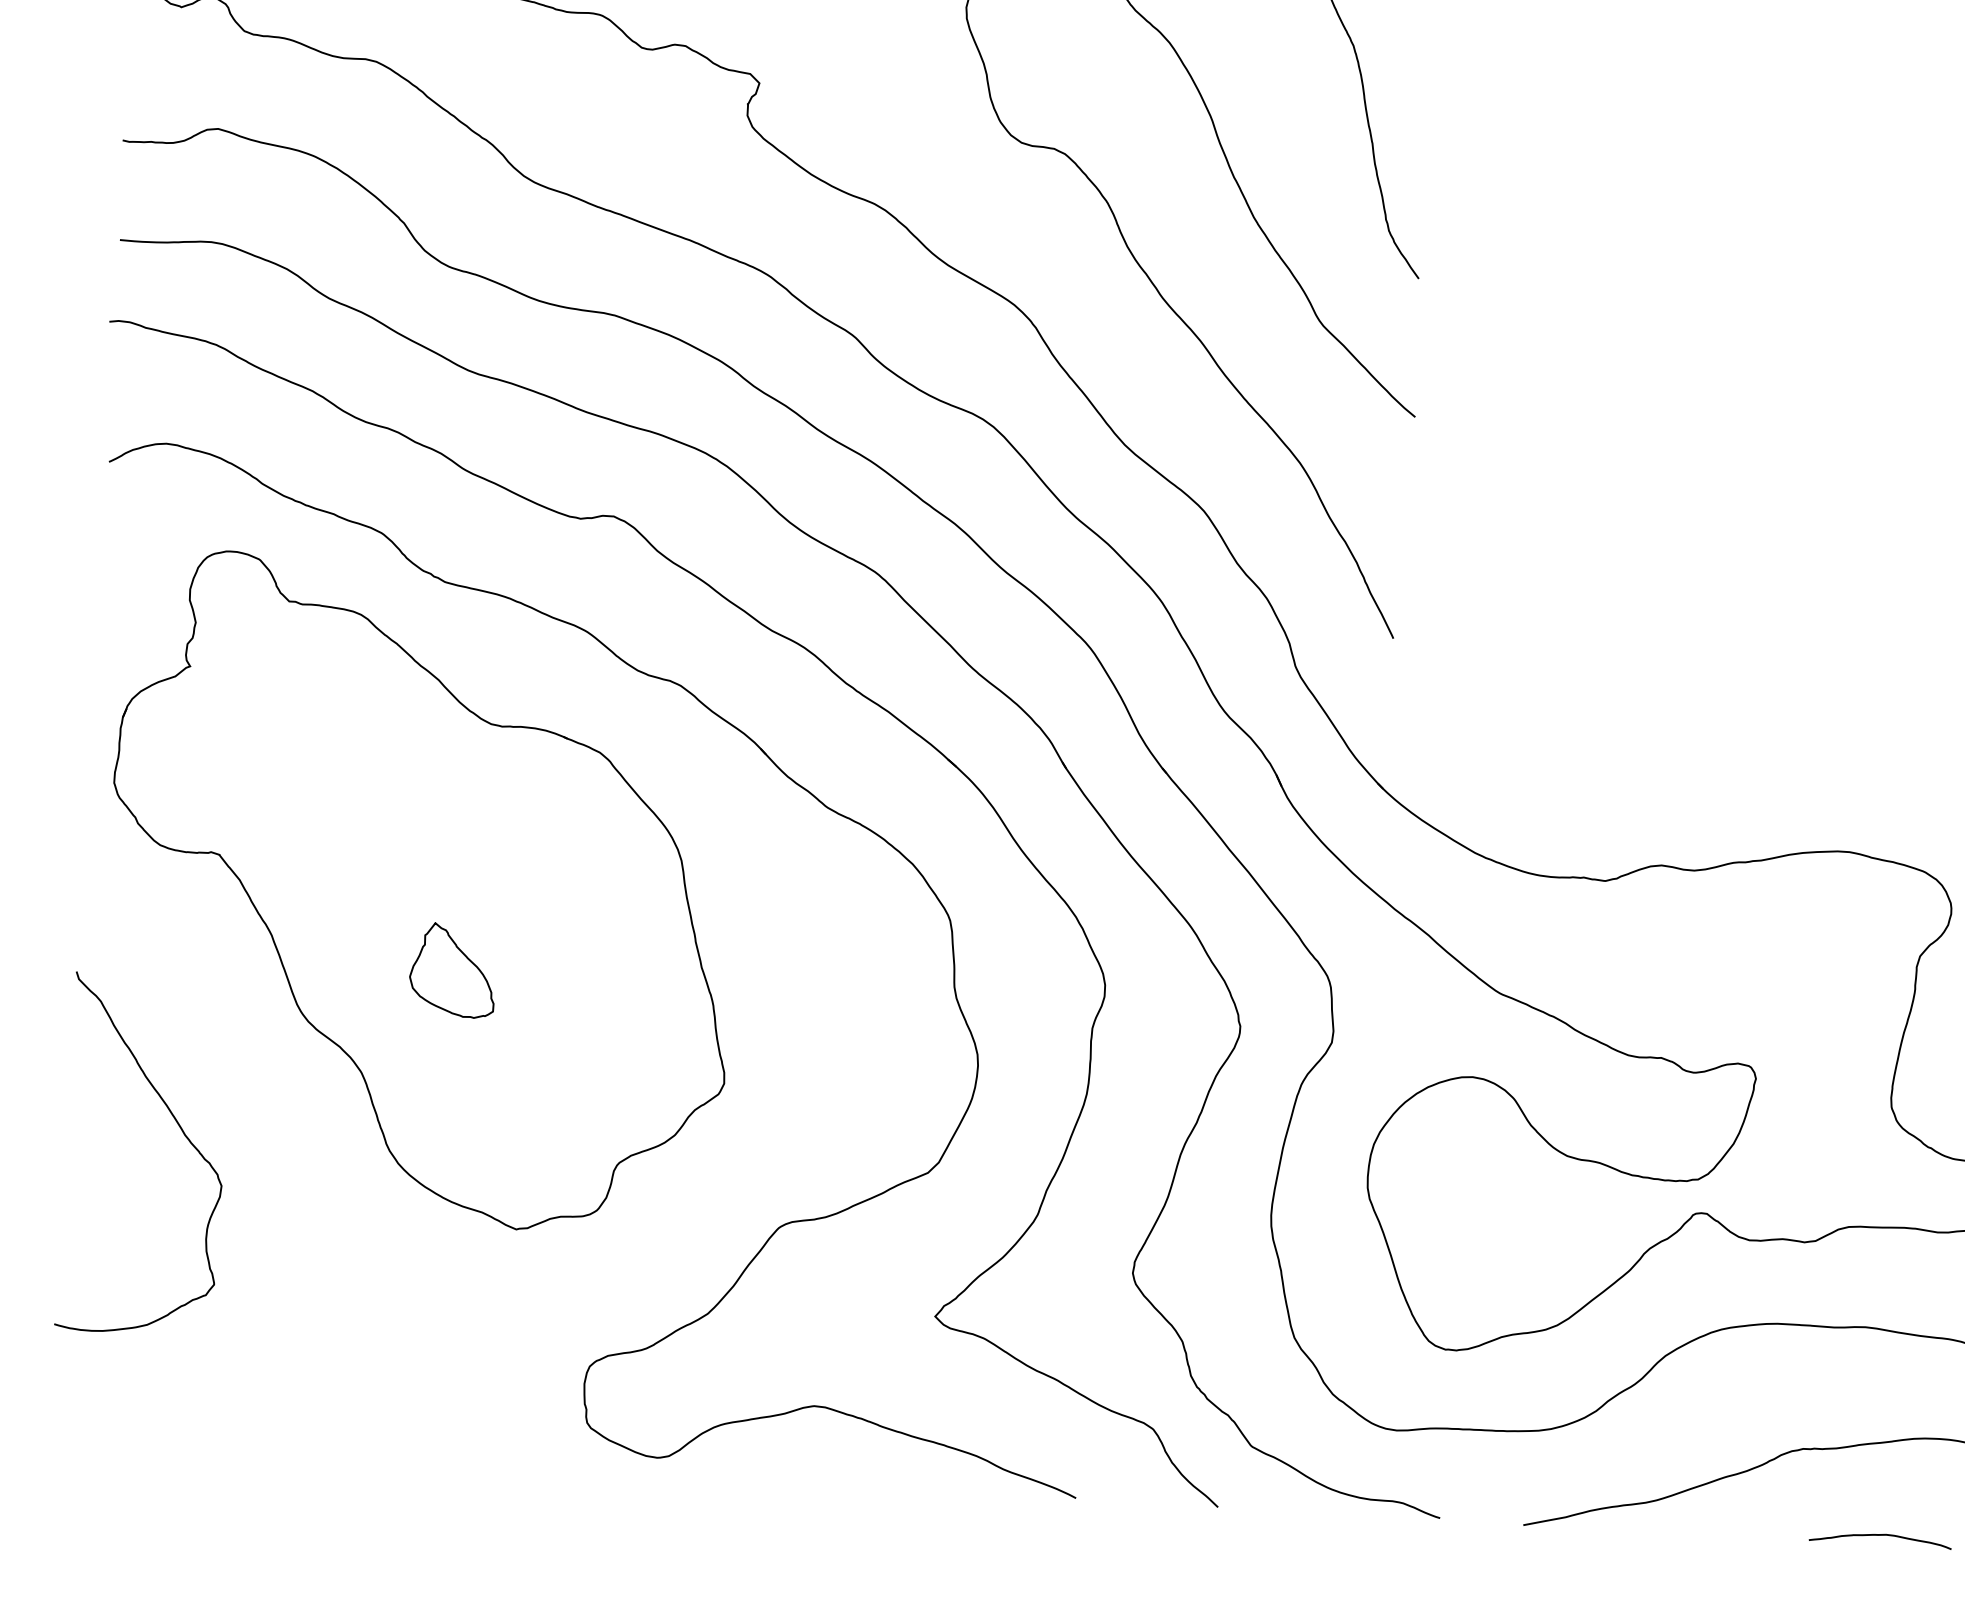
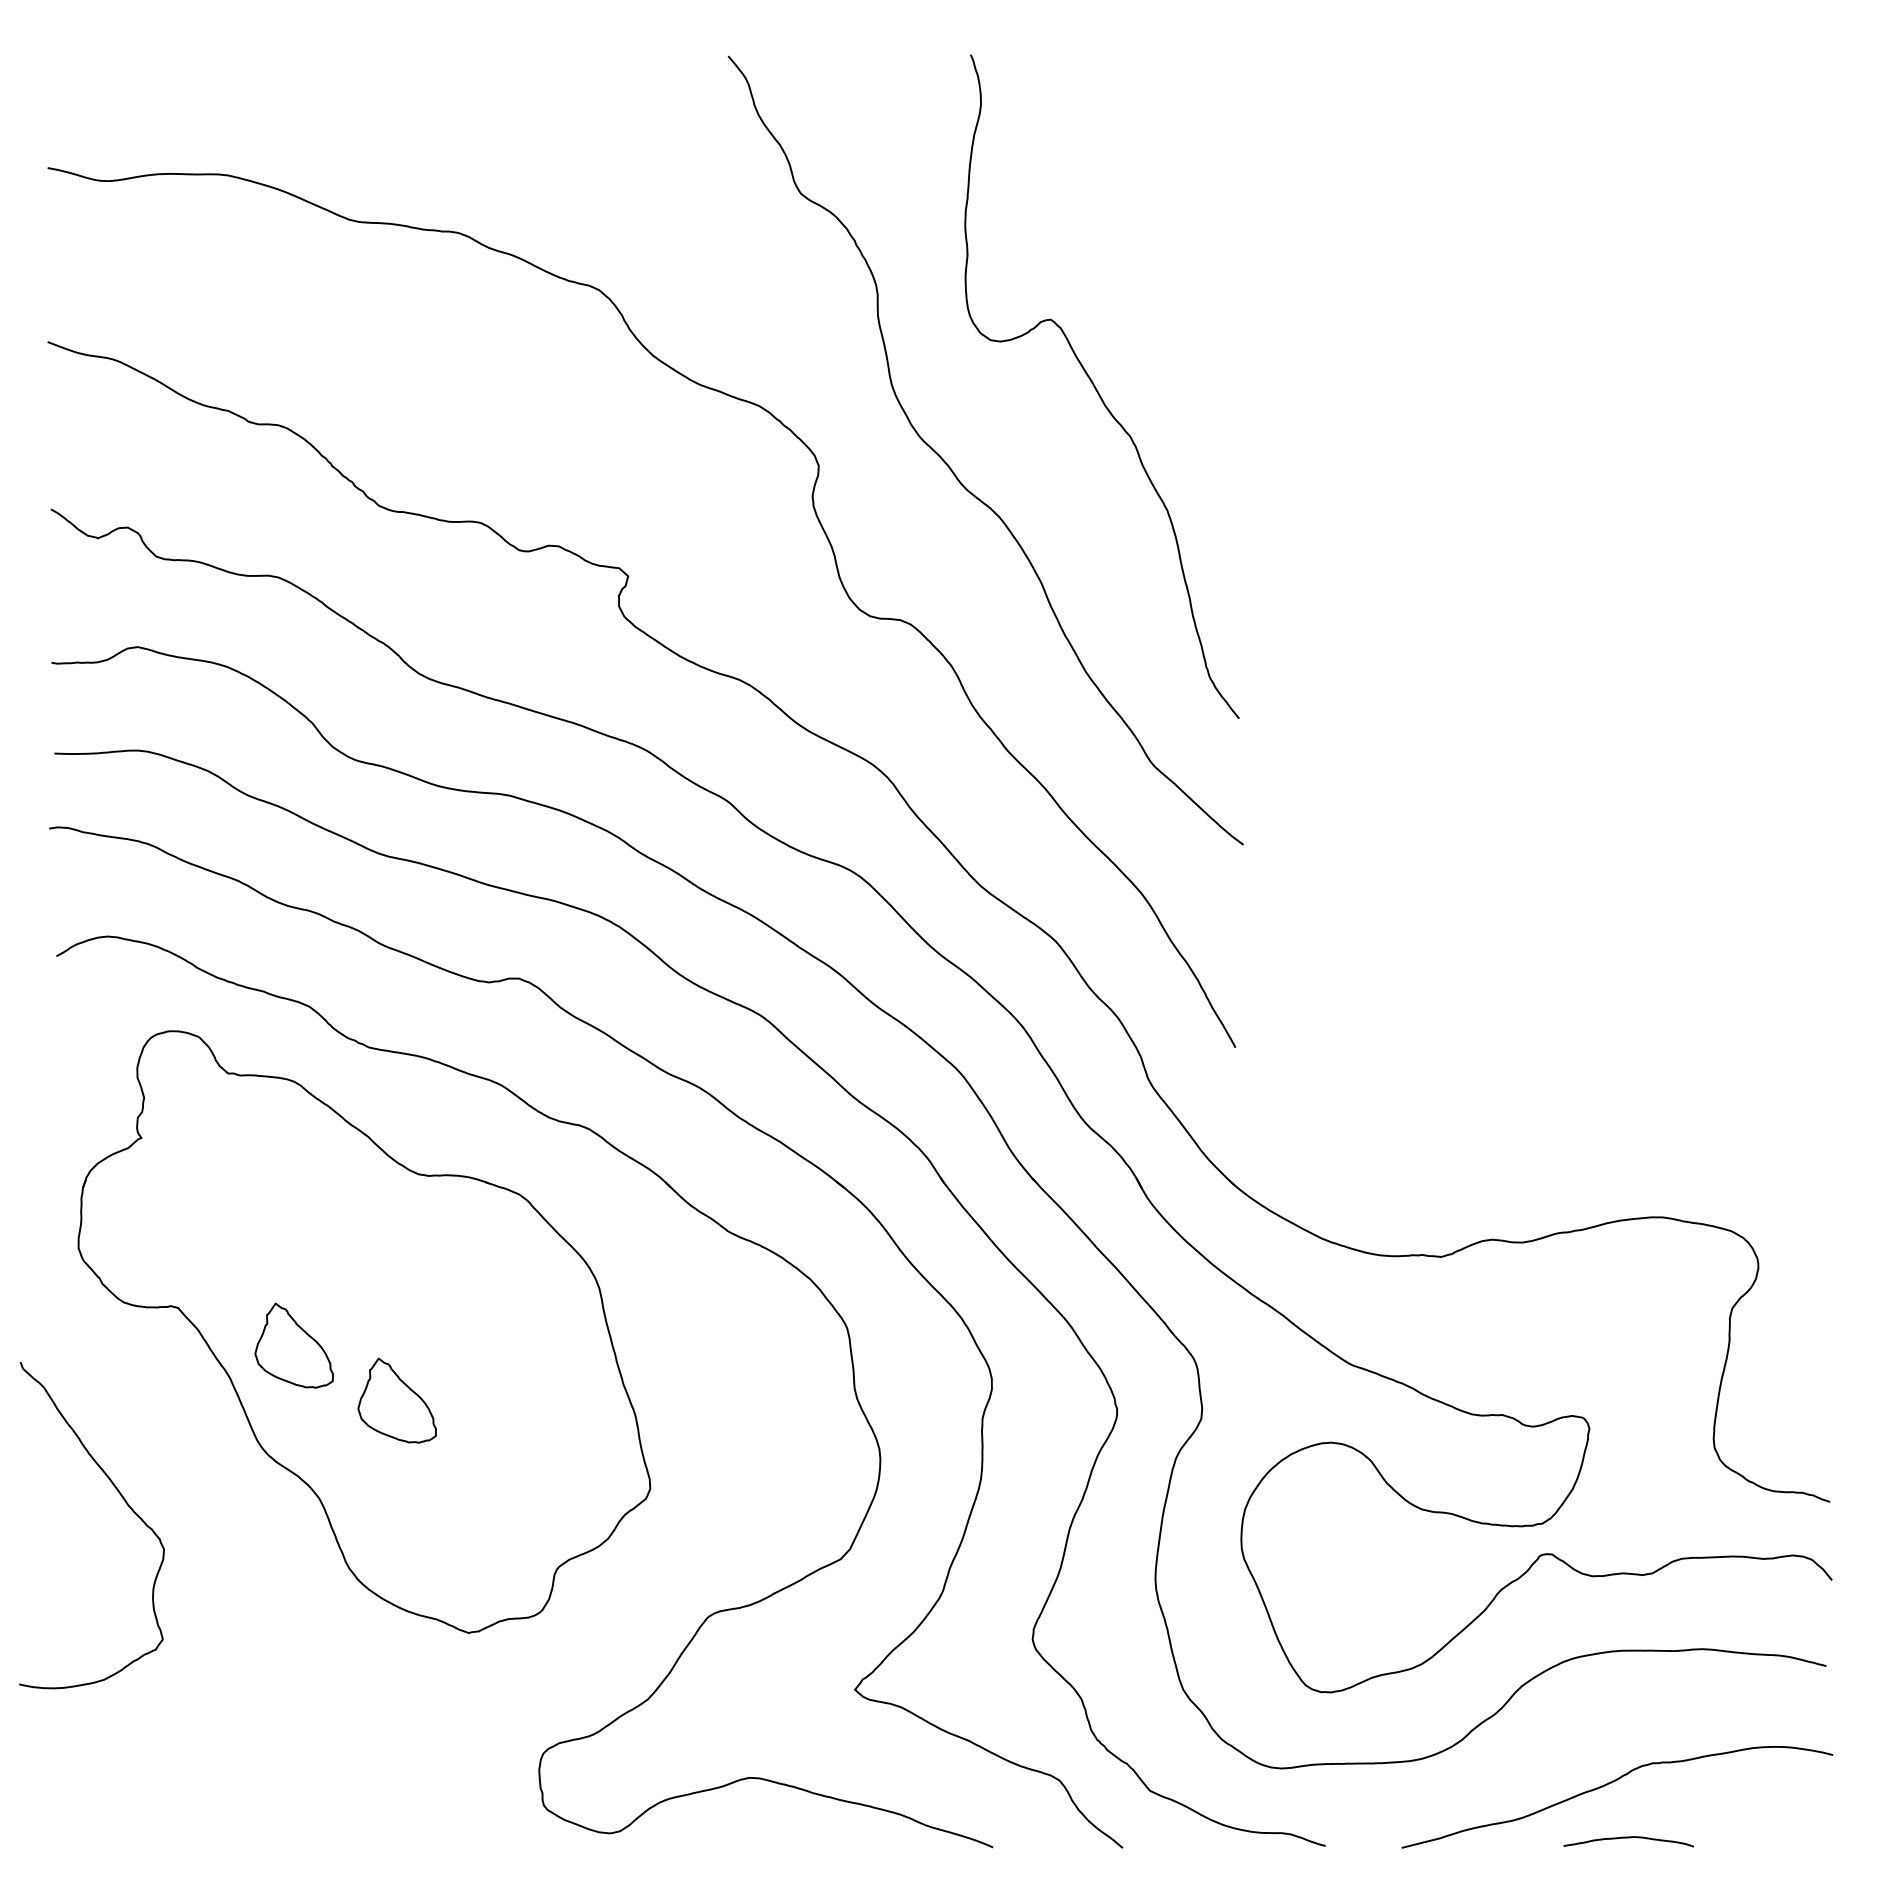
part: (343, 903) -> (293, 1345), added
curve: (181, 1130) -> (124, 1501), moved
curve: (1880, 1536) -> (1628, 1838), moved

